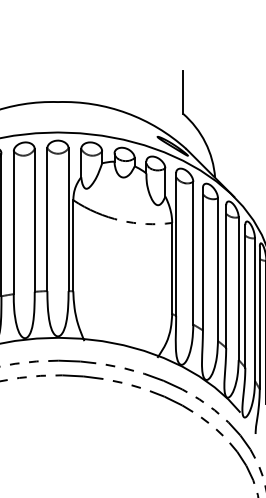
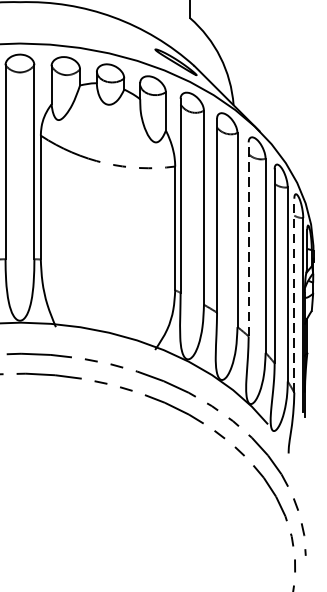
line: (226, 276) -> (249, 239), solid -> dashed
line: (259, 317) -> (293, 295), solid -> dashed

